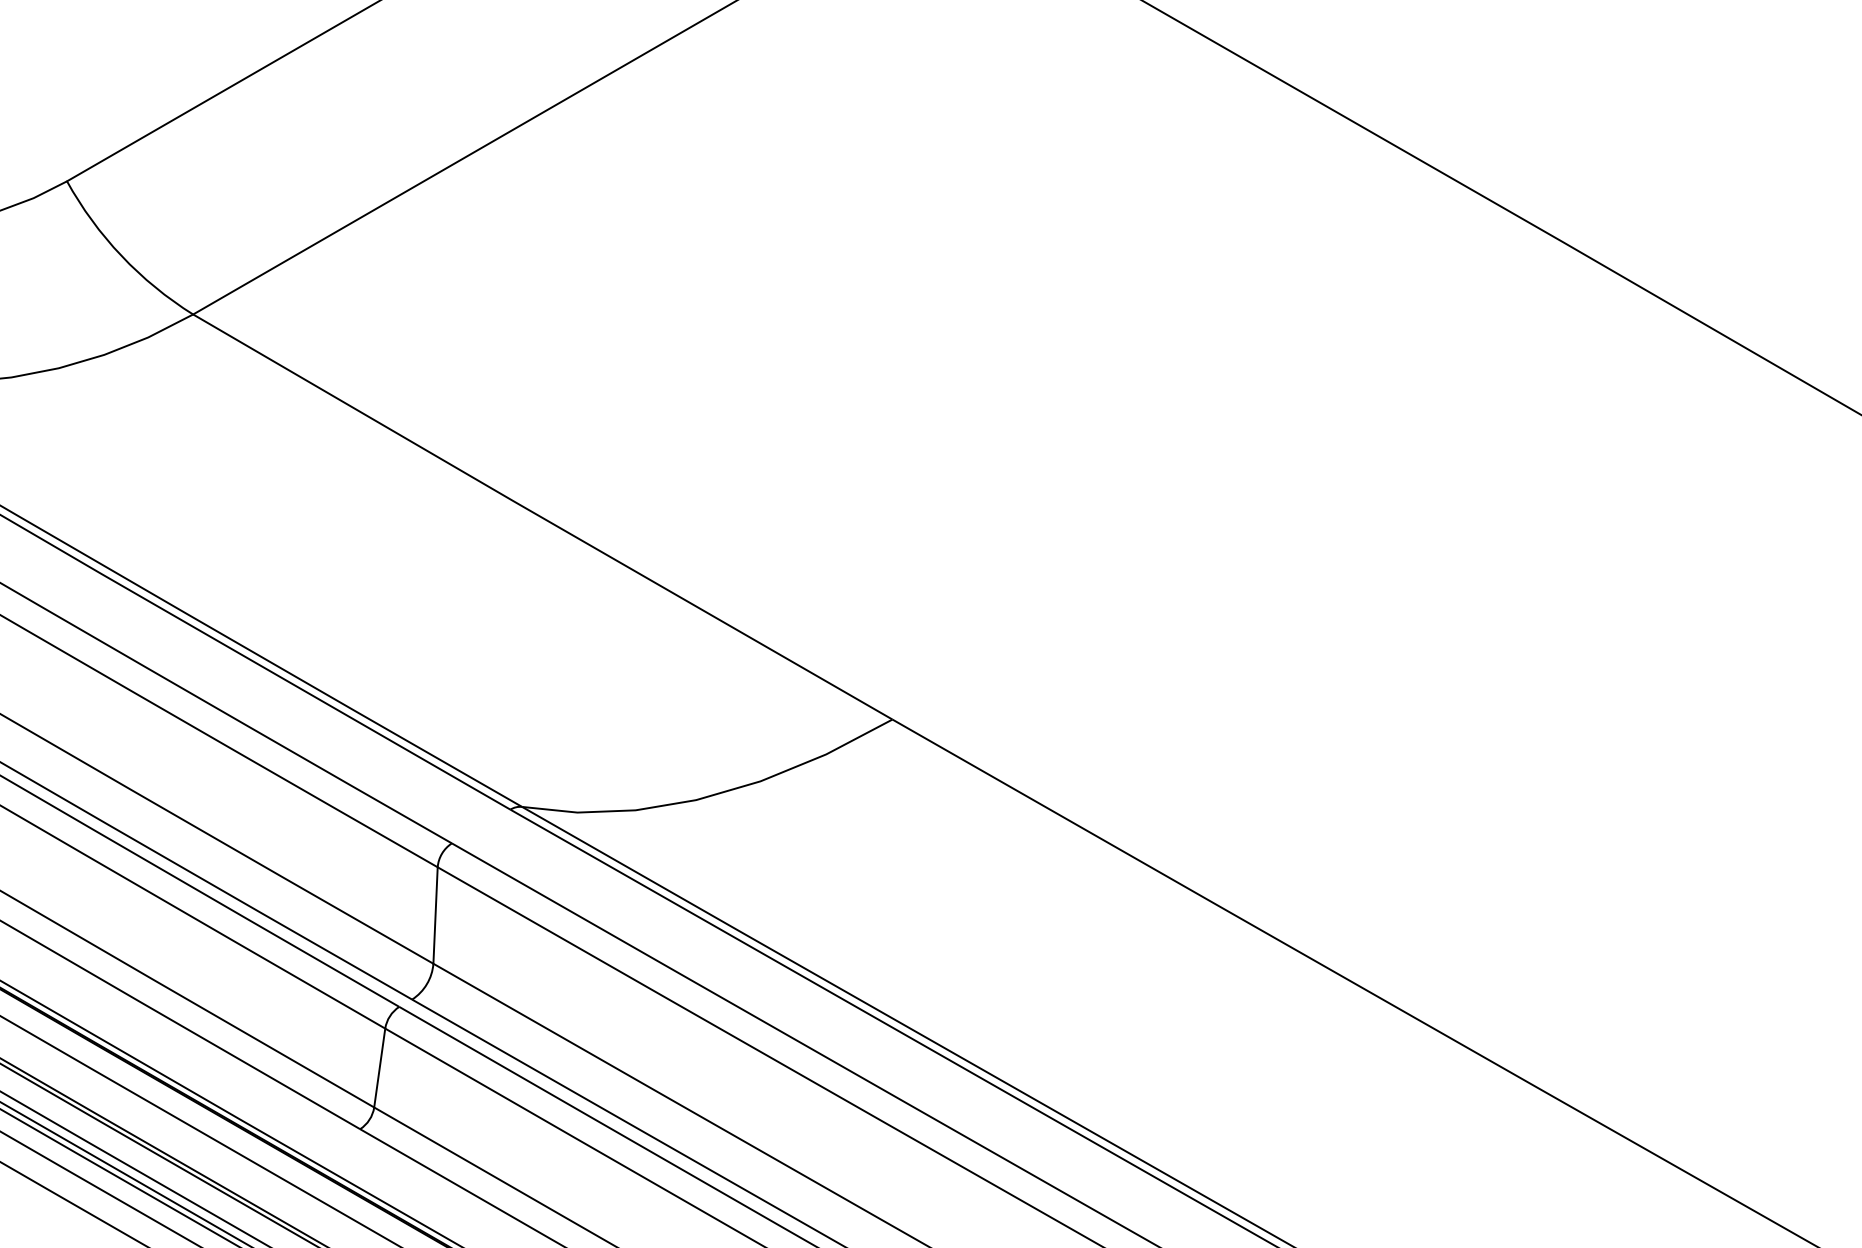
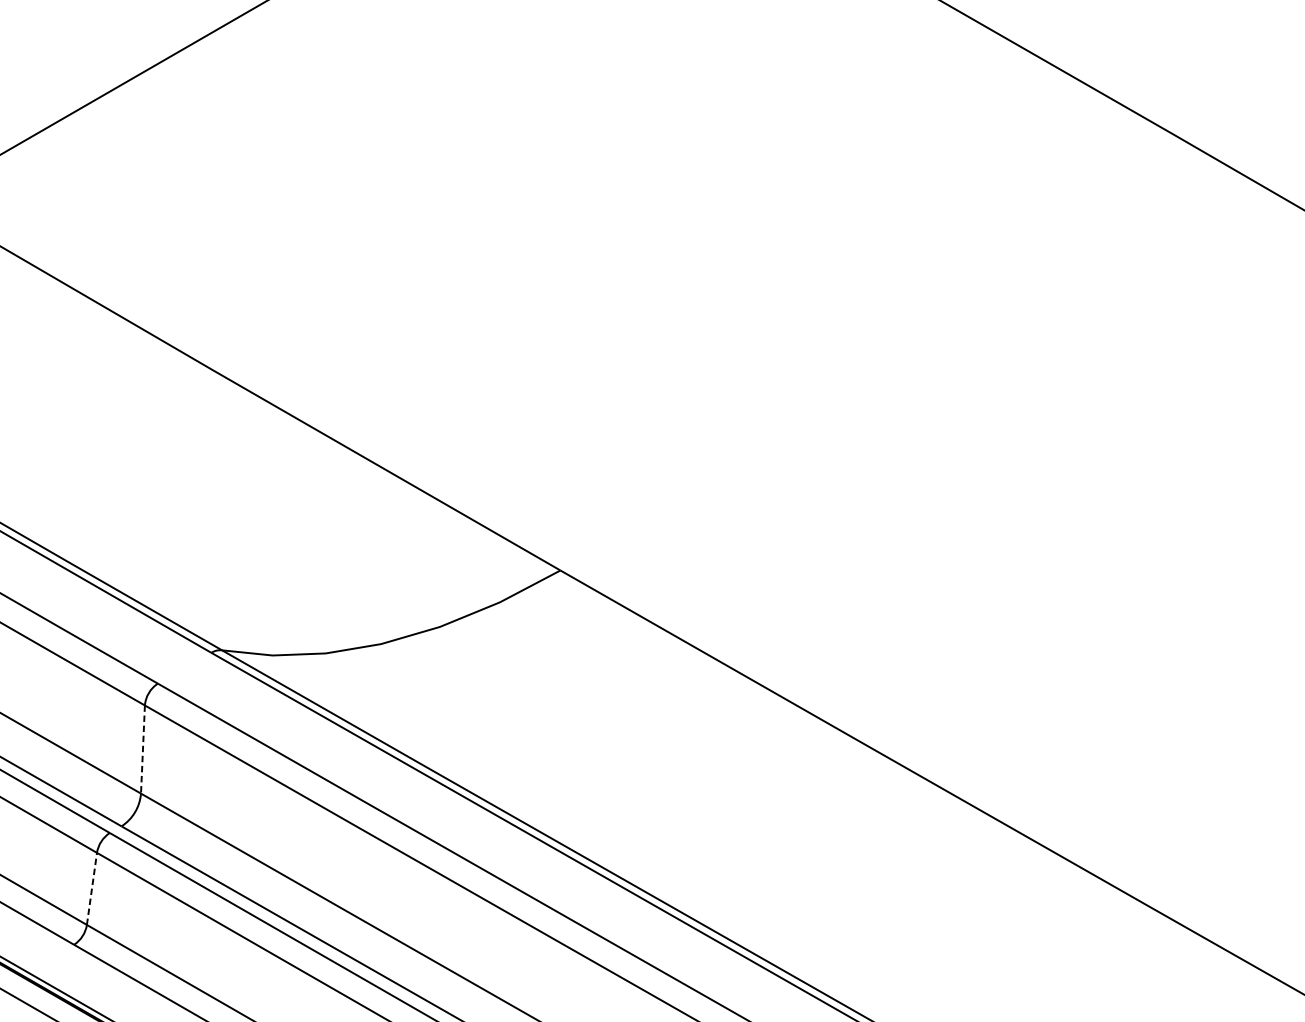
line: (435, 916) -> (142, 750), solid -> dashed
line: (379, 1068) -> (91, 889), solid -> dashed

